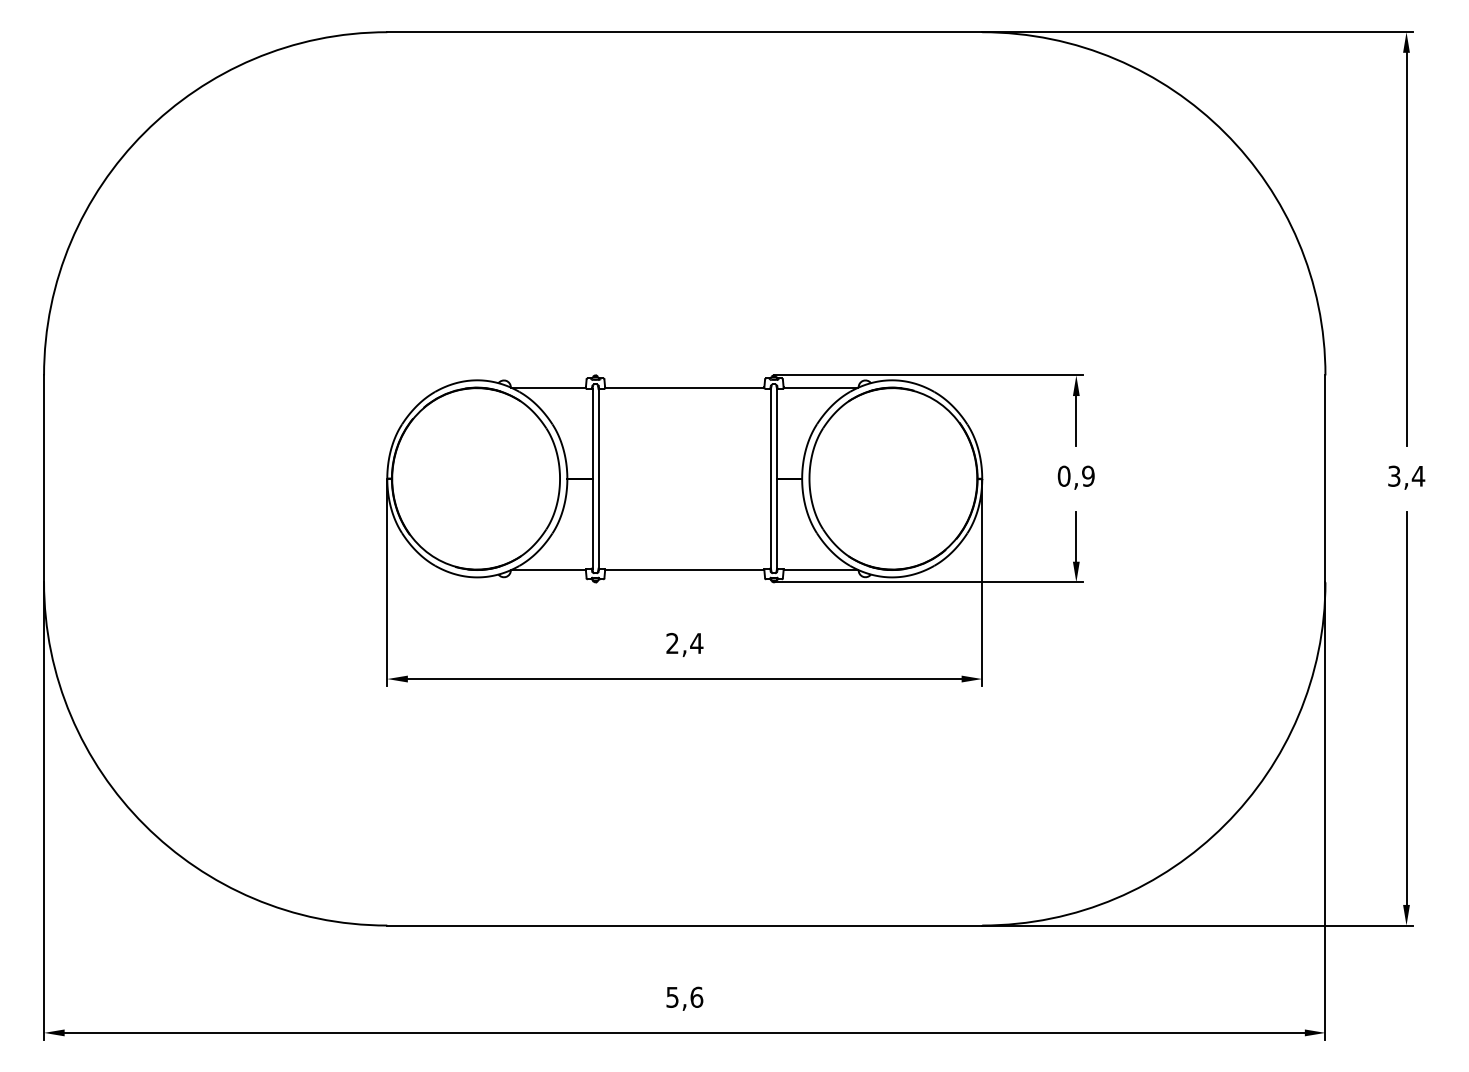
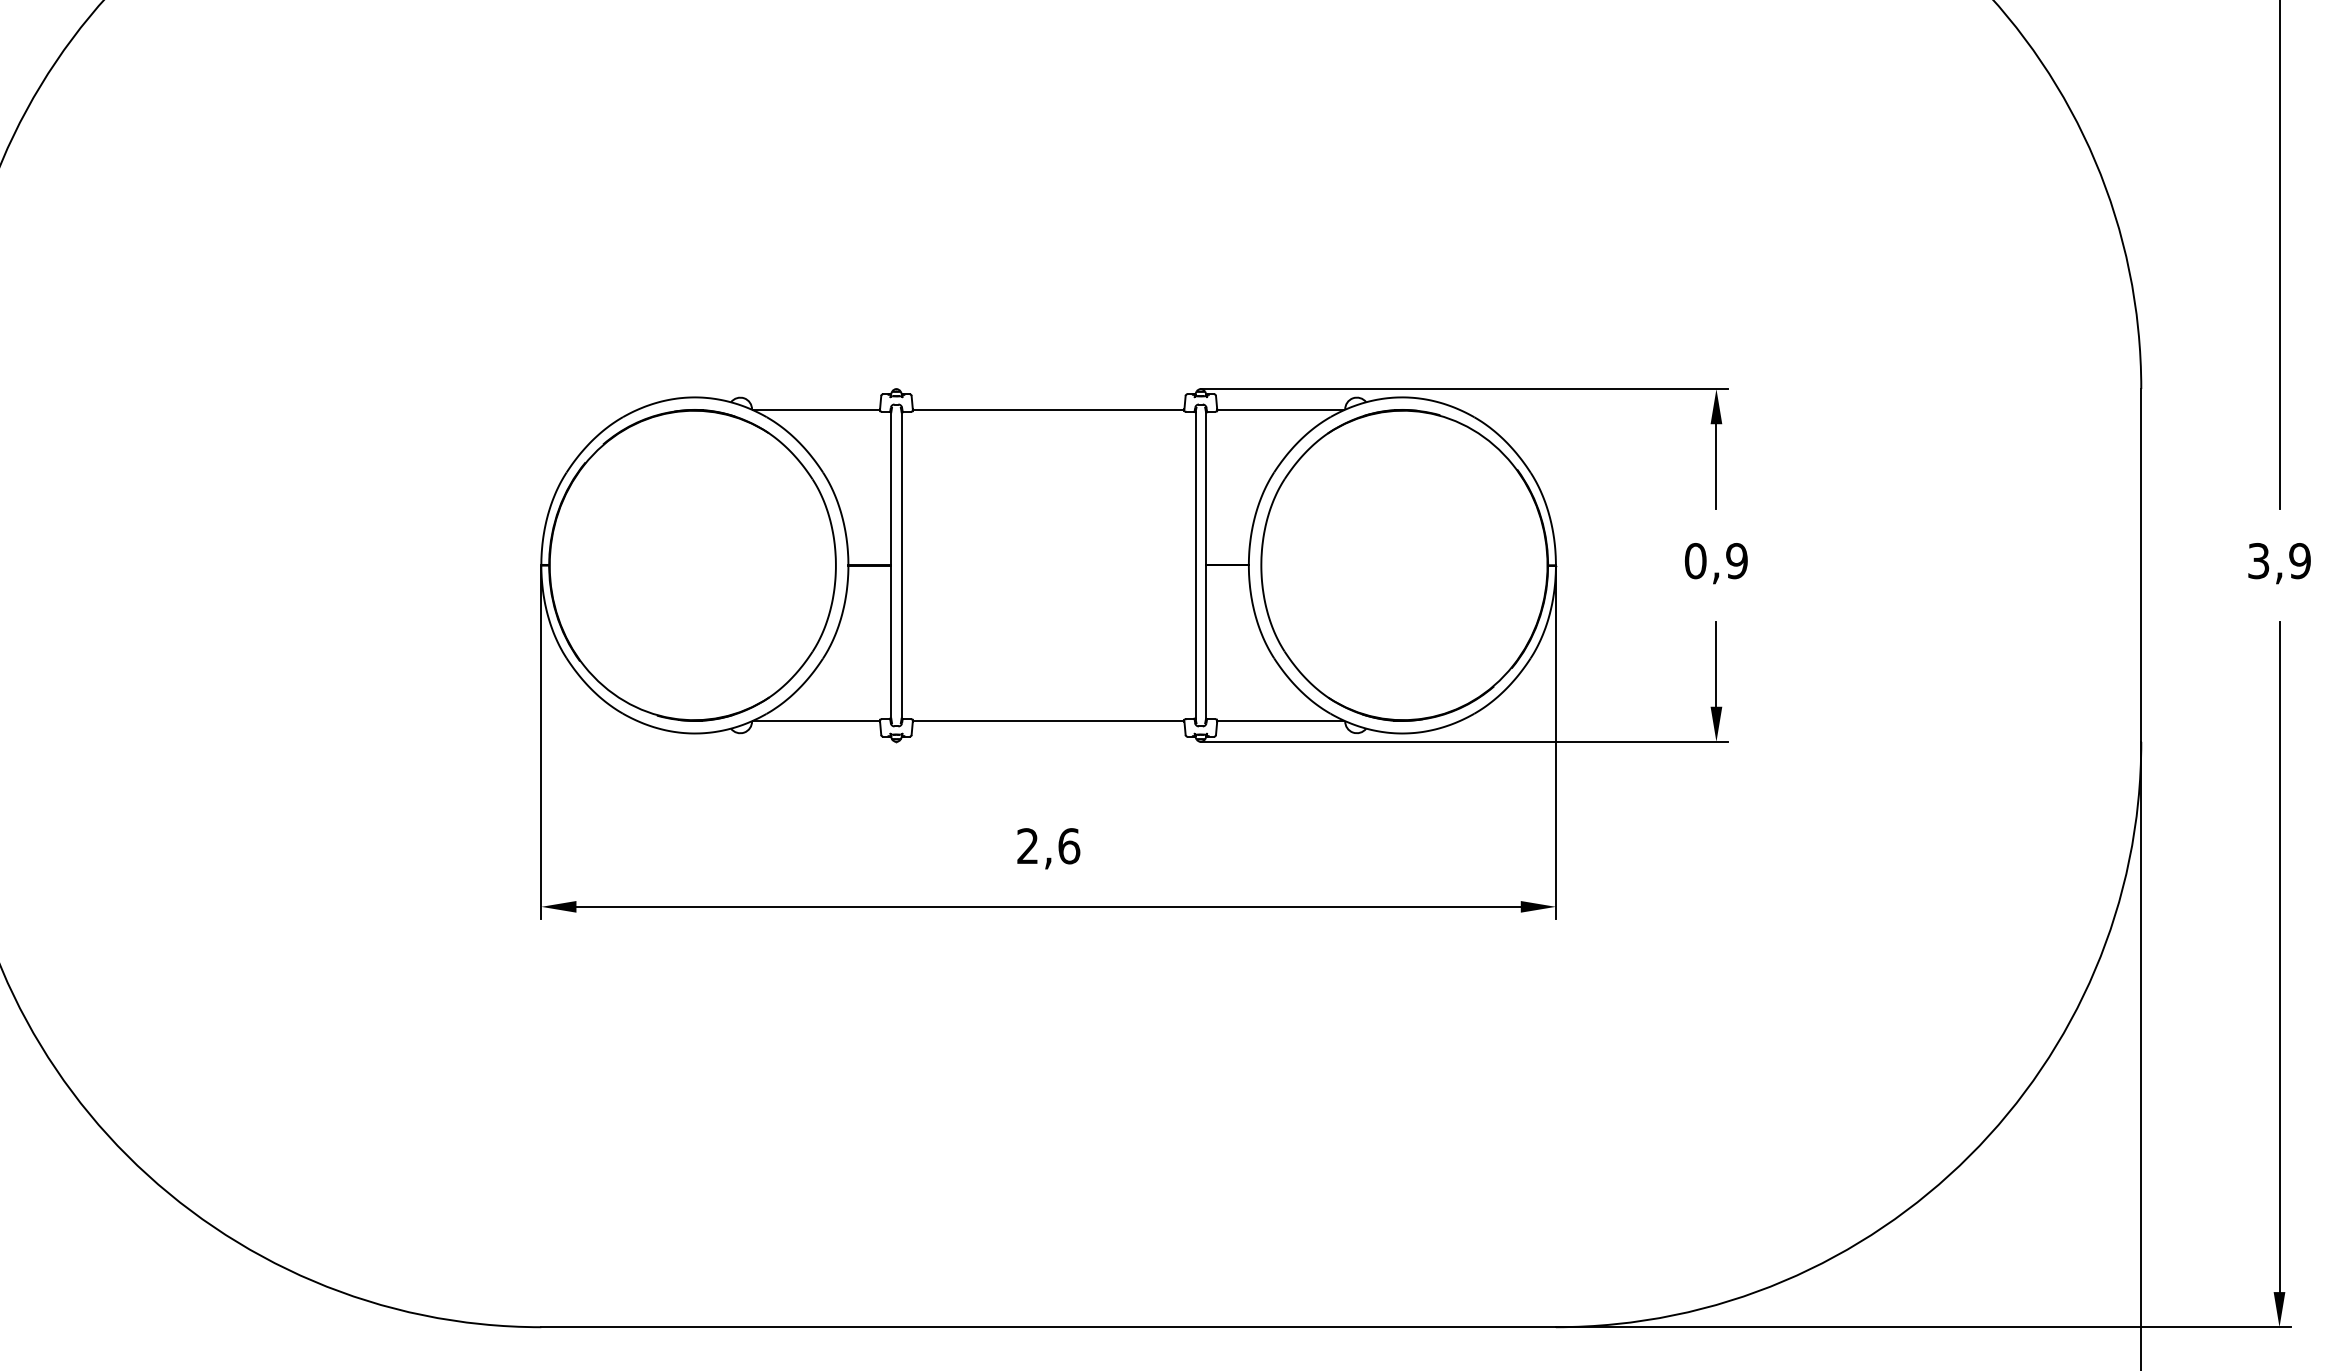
text: (1418, 475) -> (2299, 559), 3,4 -> 3,9
text: (696, 643) -> (1068, 846), 2,4 -> 2,6

